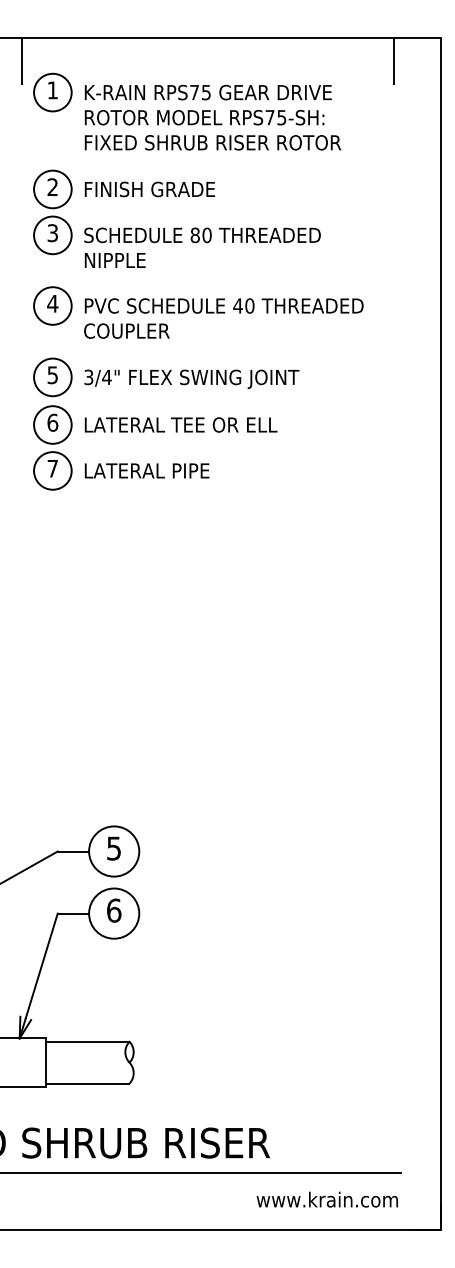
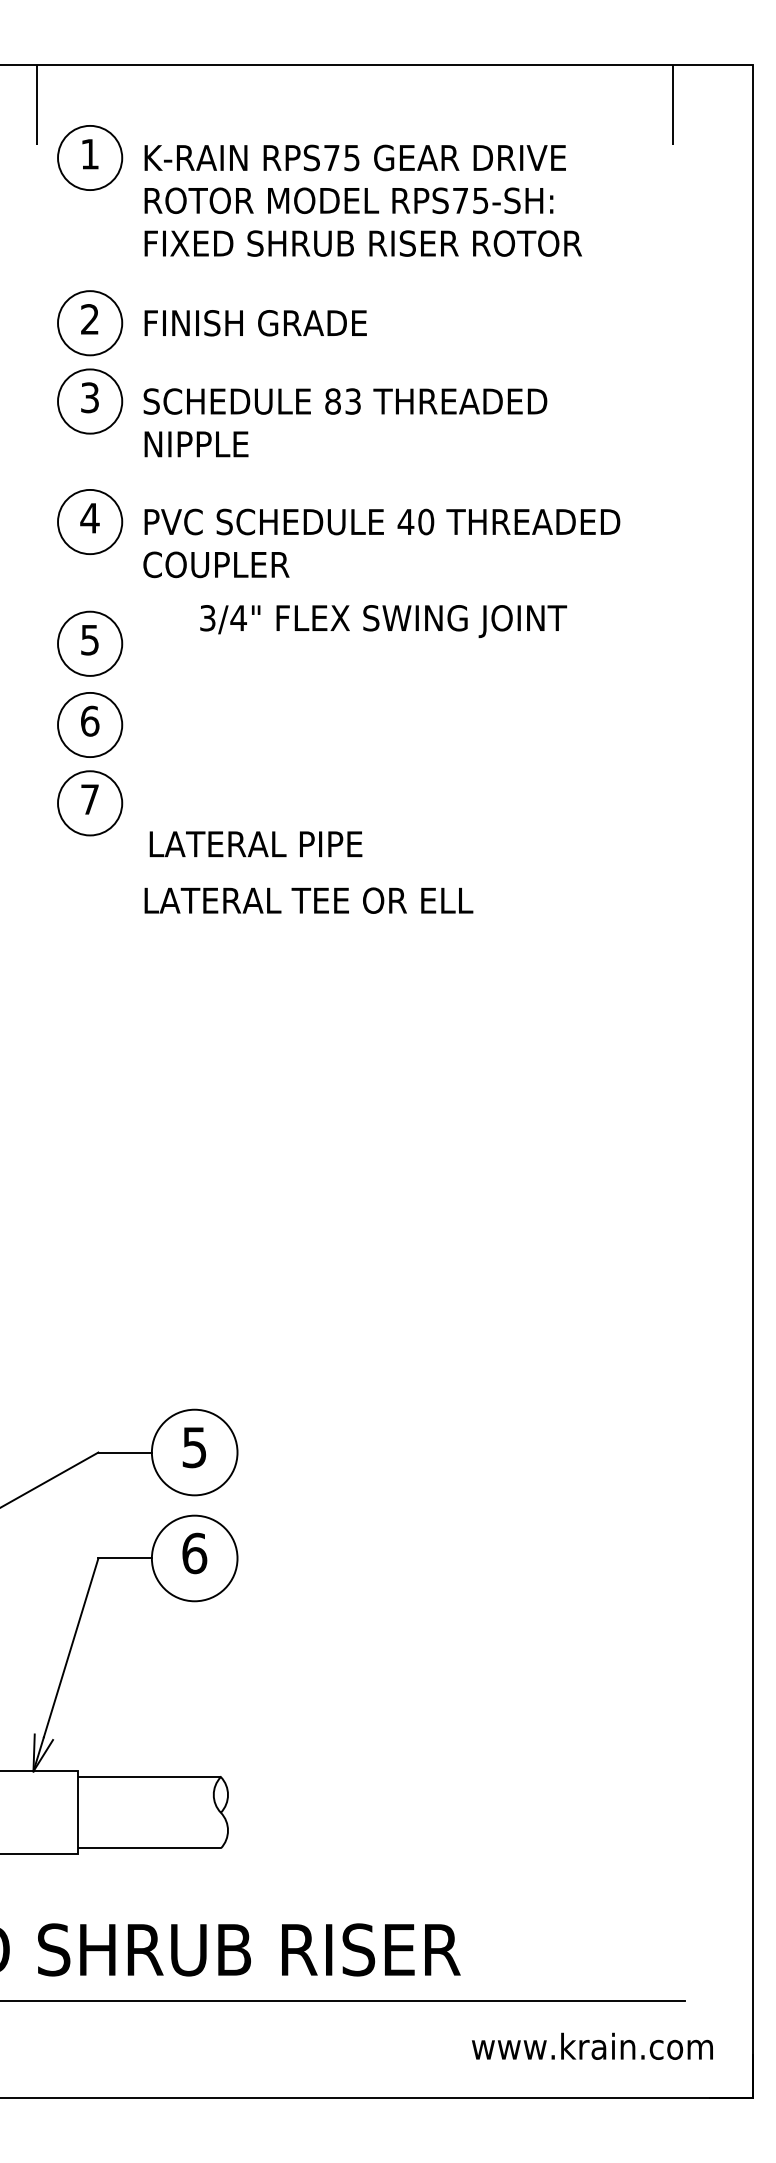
text: (206, 235) -> (352, 401), 80 -> 83
text: (191, 378) -> (382, 620), moved
text: (180, 424) -> (307, 899), moved
text: (146, 470) -> (254, 843), moved
text: (326, 1199) -> (590, 2046), moved

